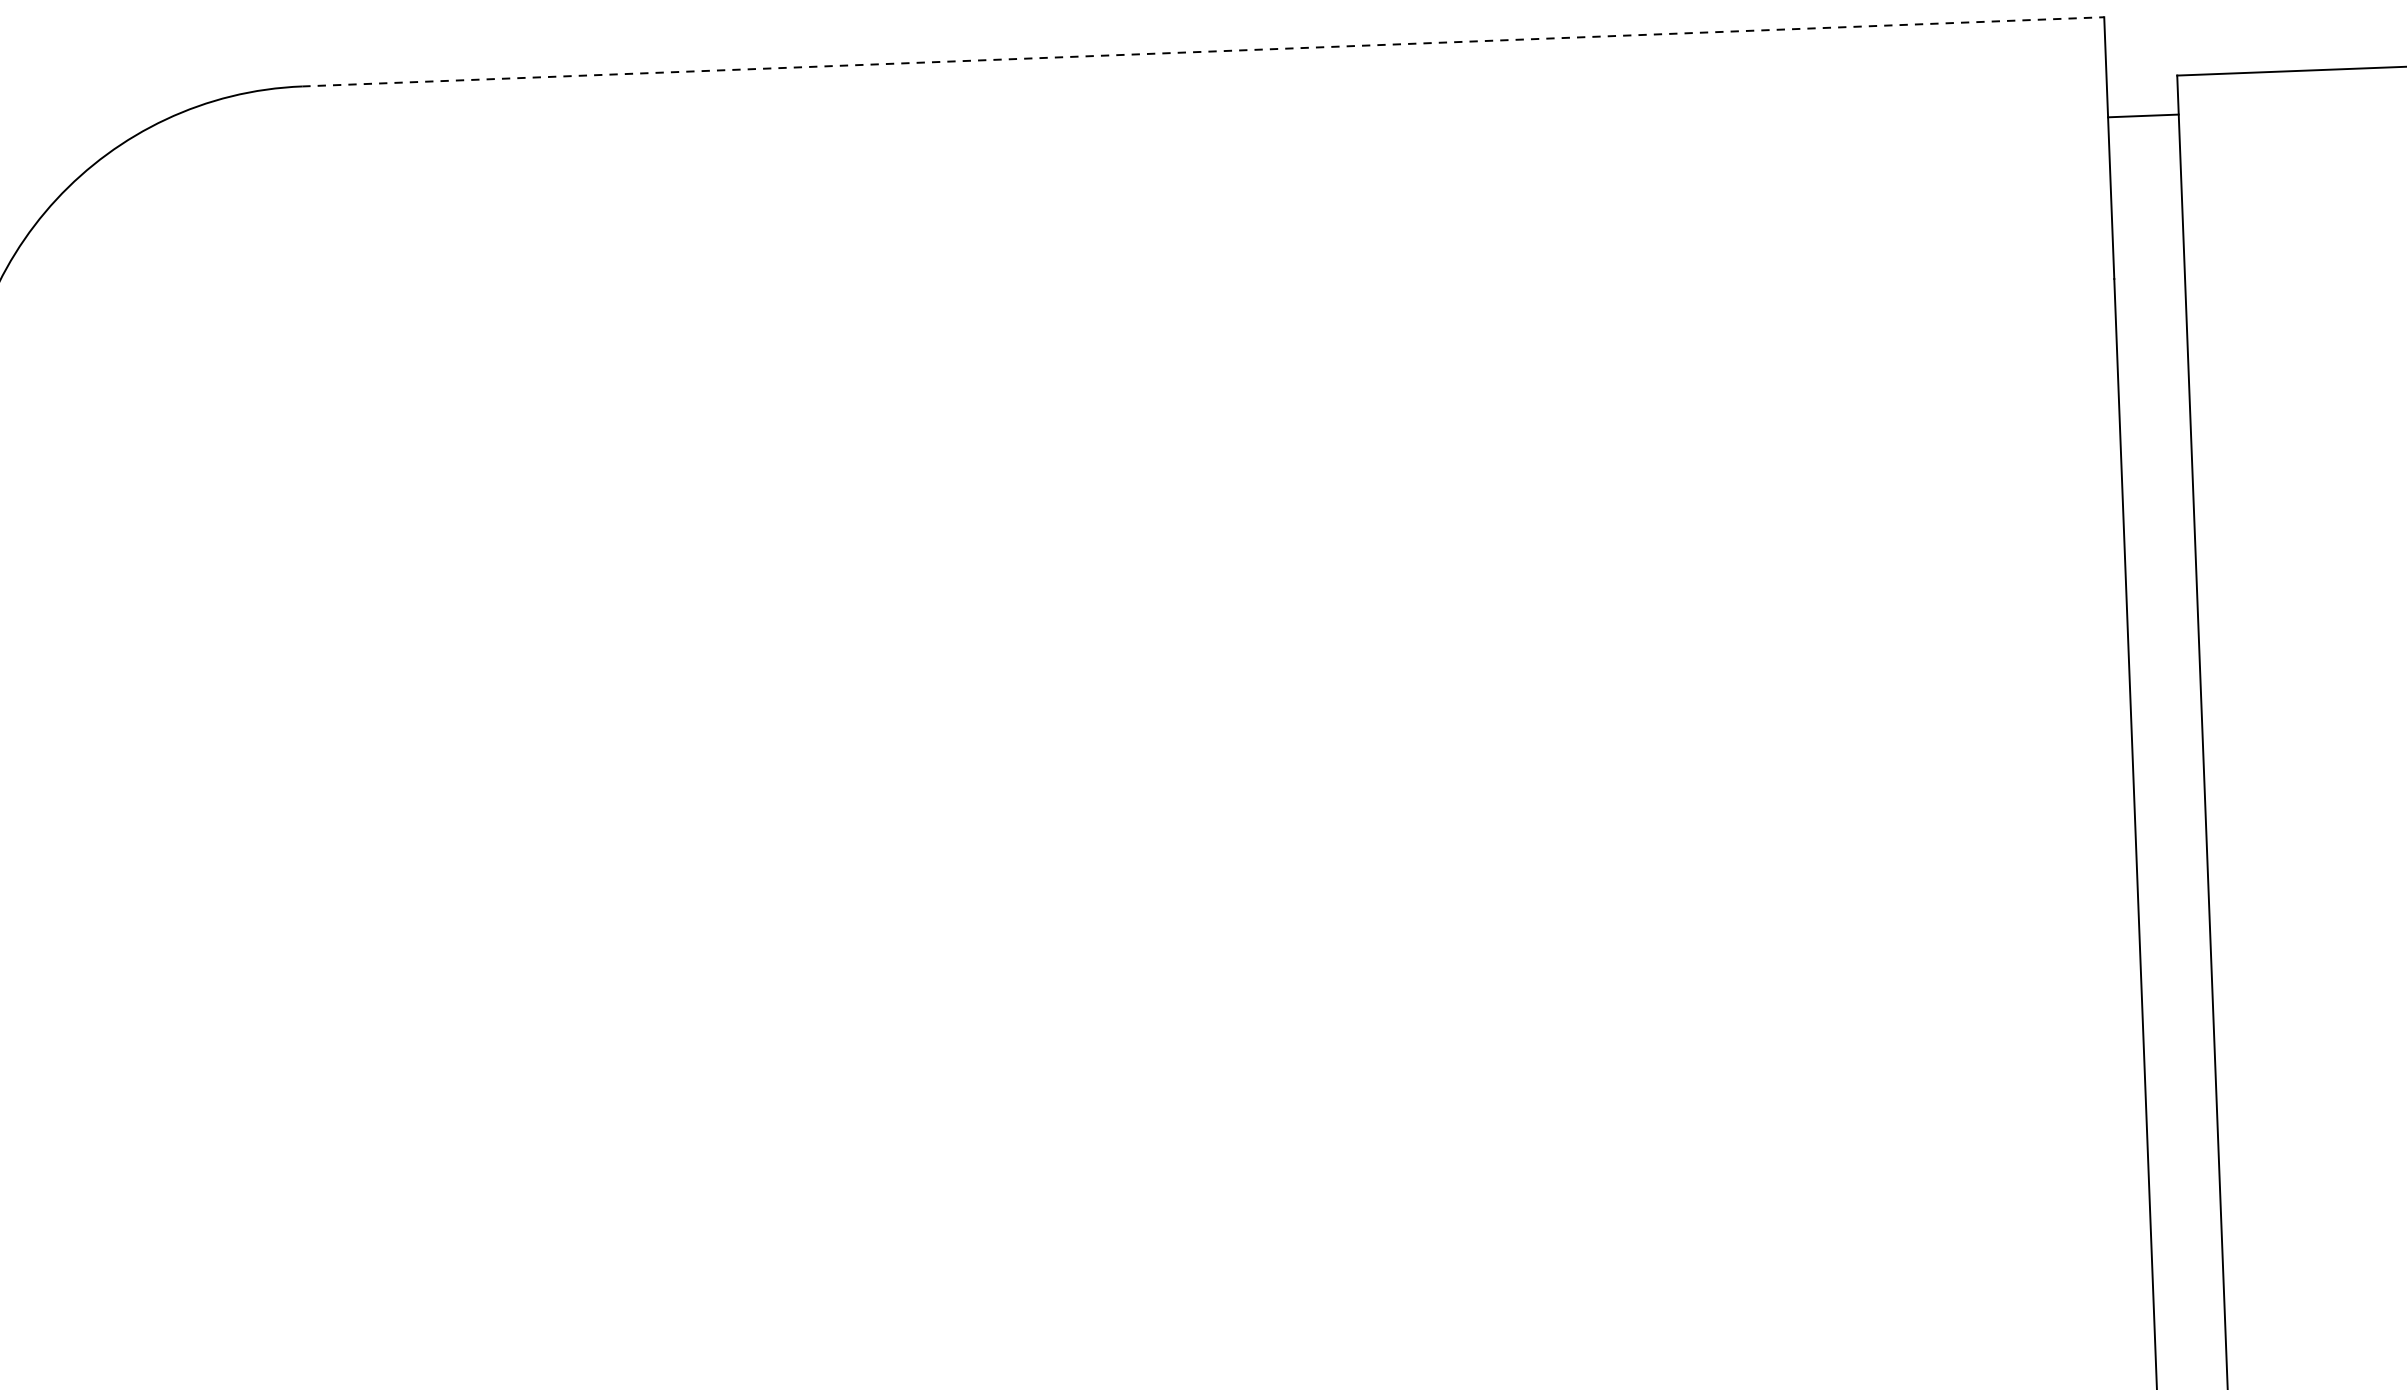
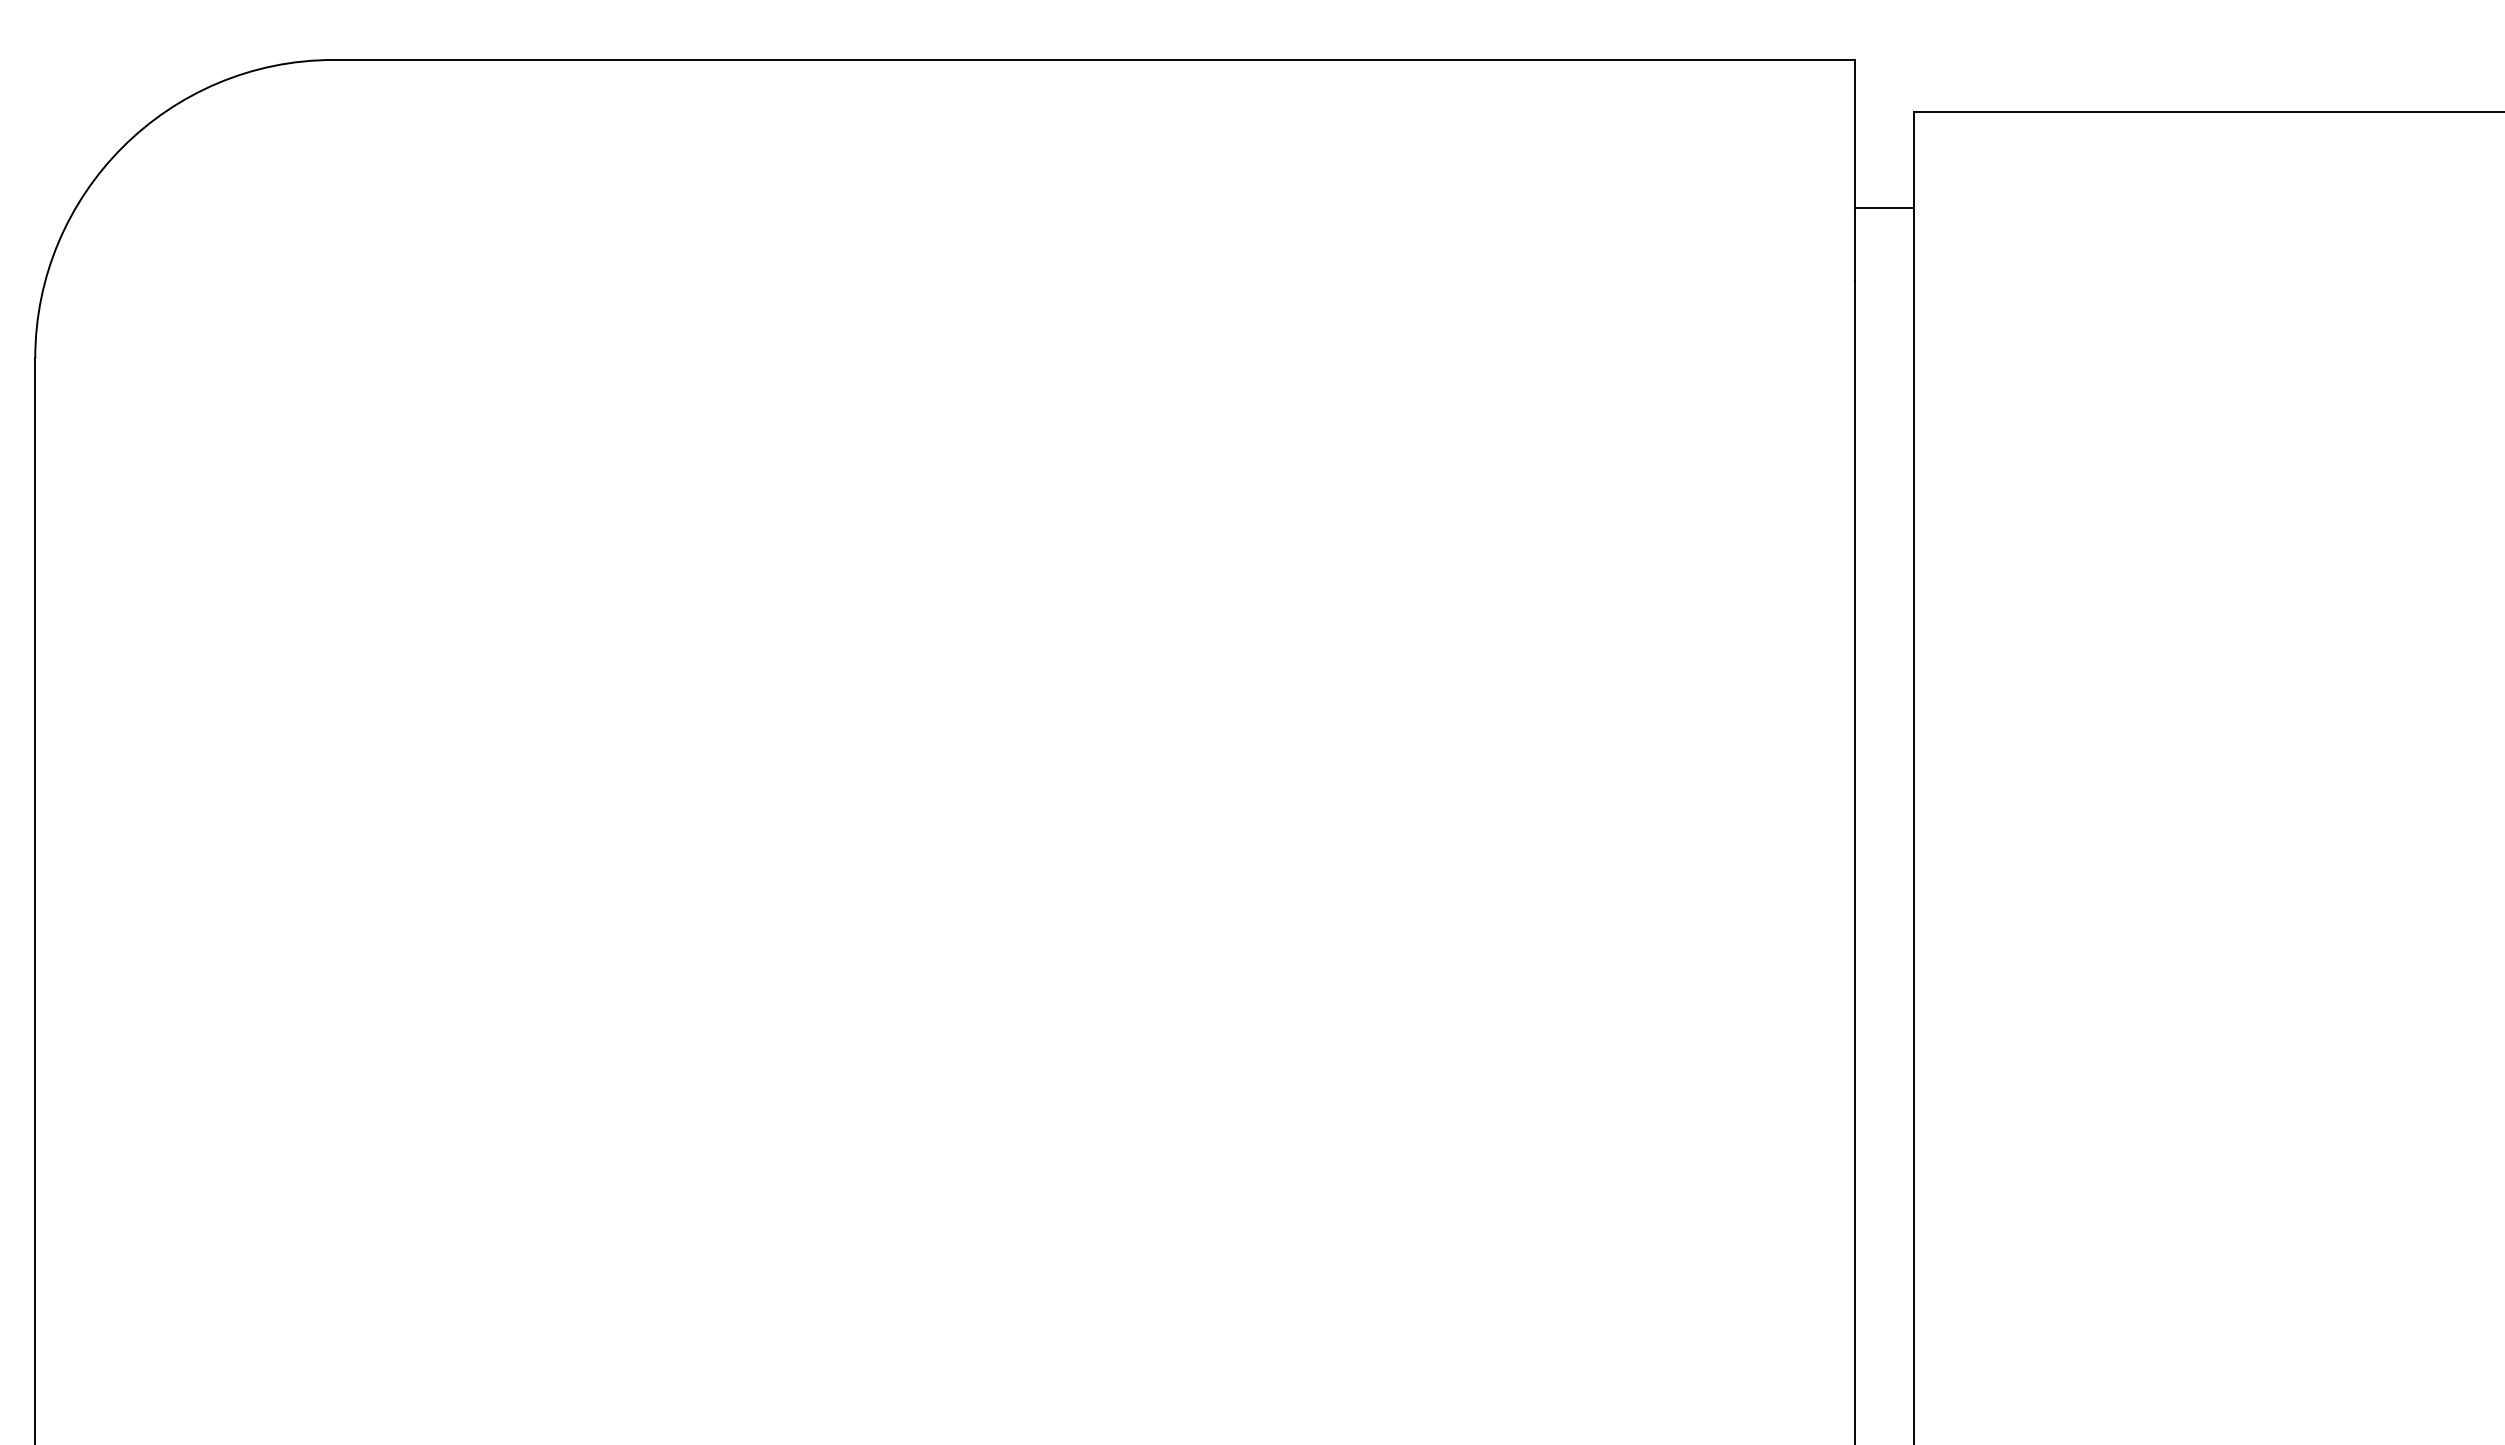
line: (1203, 51) -> (1094, 59), dashed -> solid
line: (2143, 115) -> (1884, 208), moved

